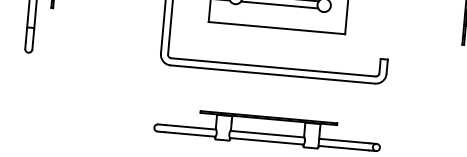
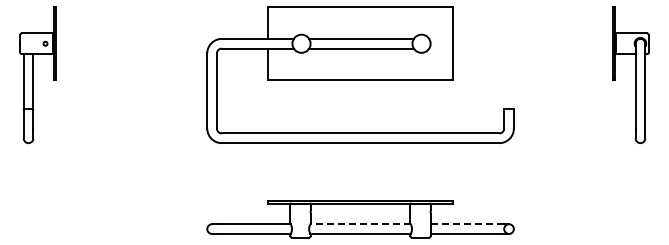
line: (267, 134) -> (360, 224), solid -> dashed
line: (344, 141) -> (465, 224), solid -> dashed

